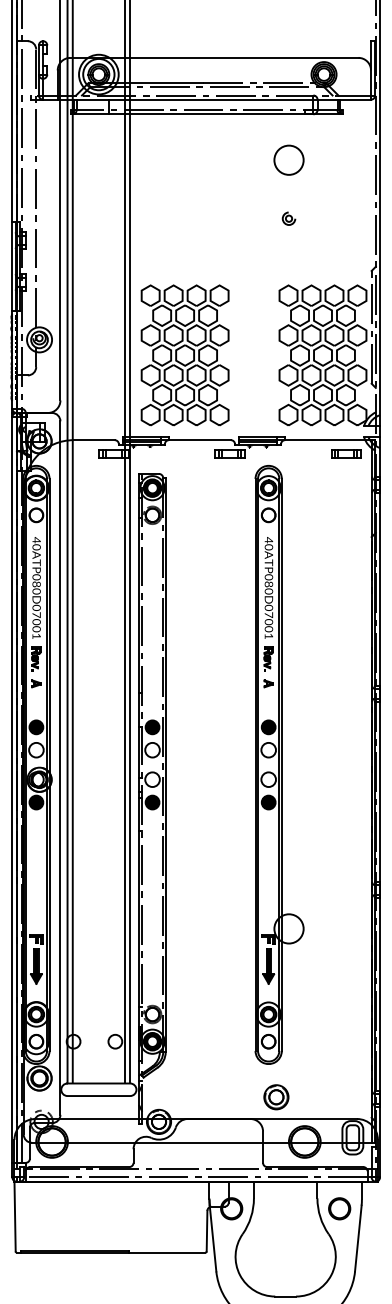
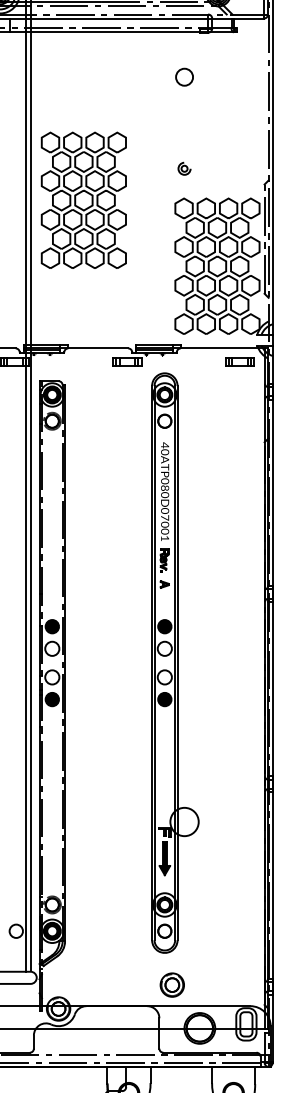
circle: (288, 159) -> (184, 76), size x0.6
part: (288, 218) -> (184, 168), moved
part: (184, 355) -> (83, 200), moved

